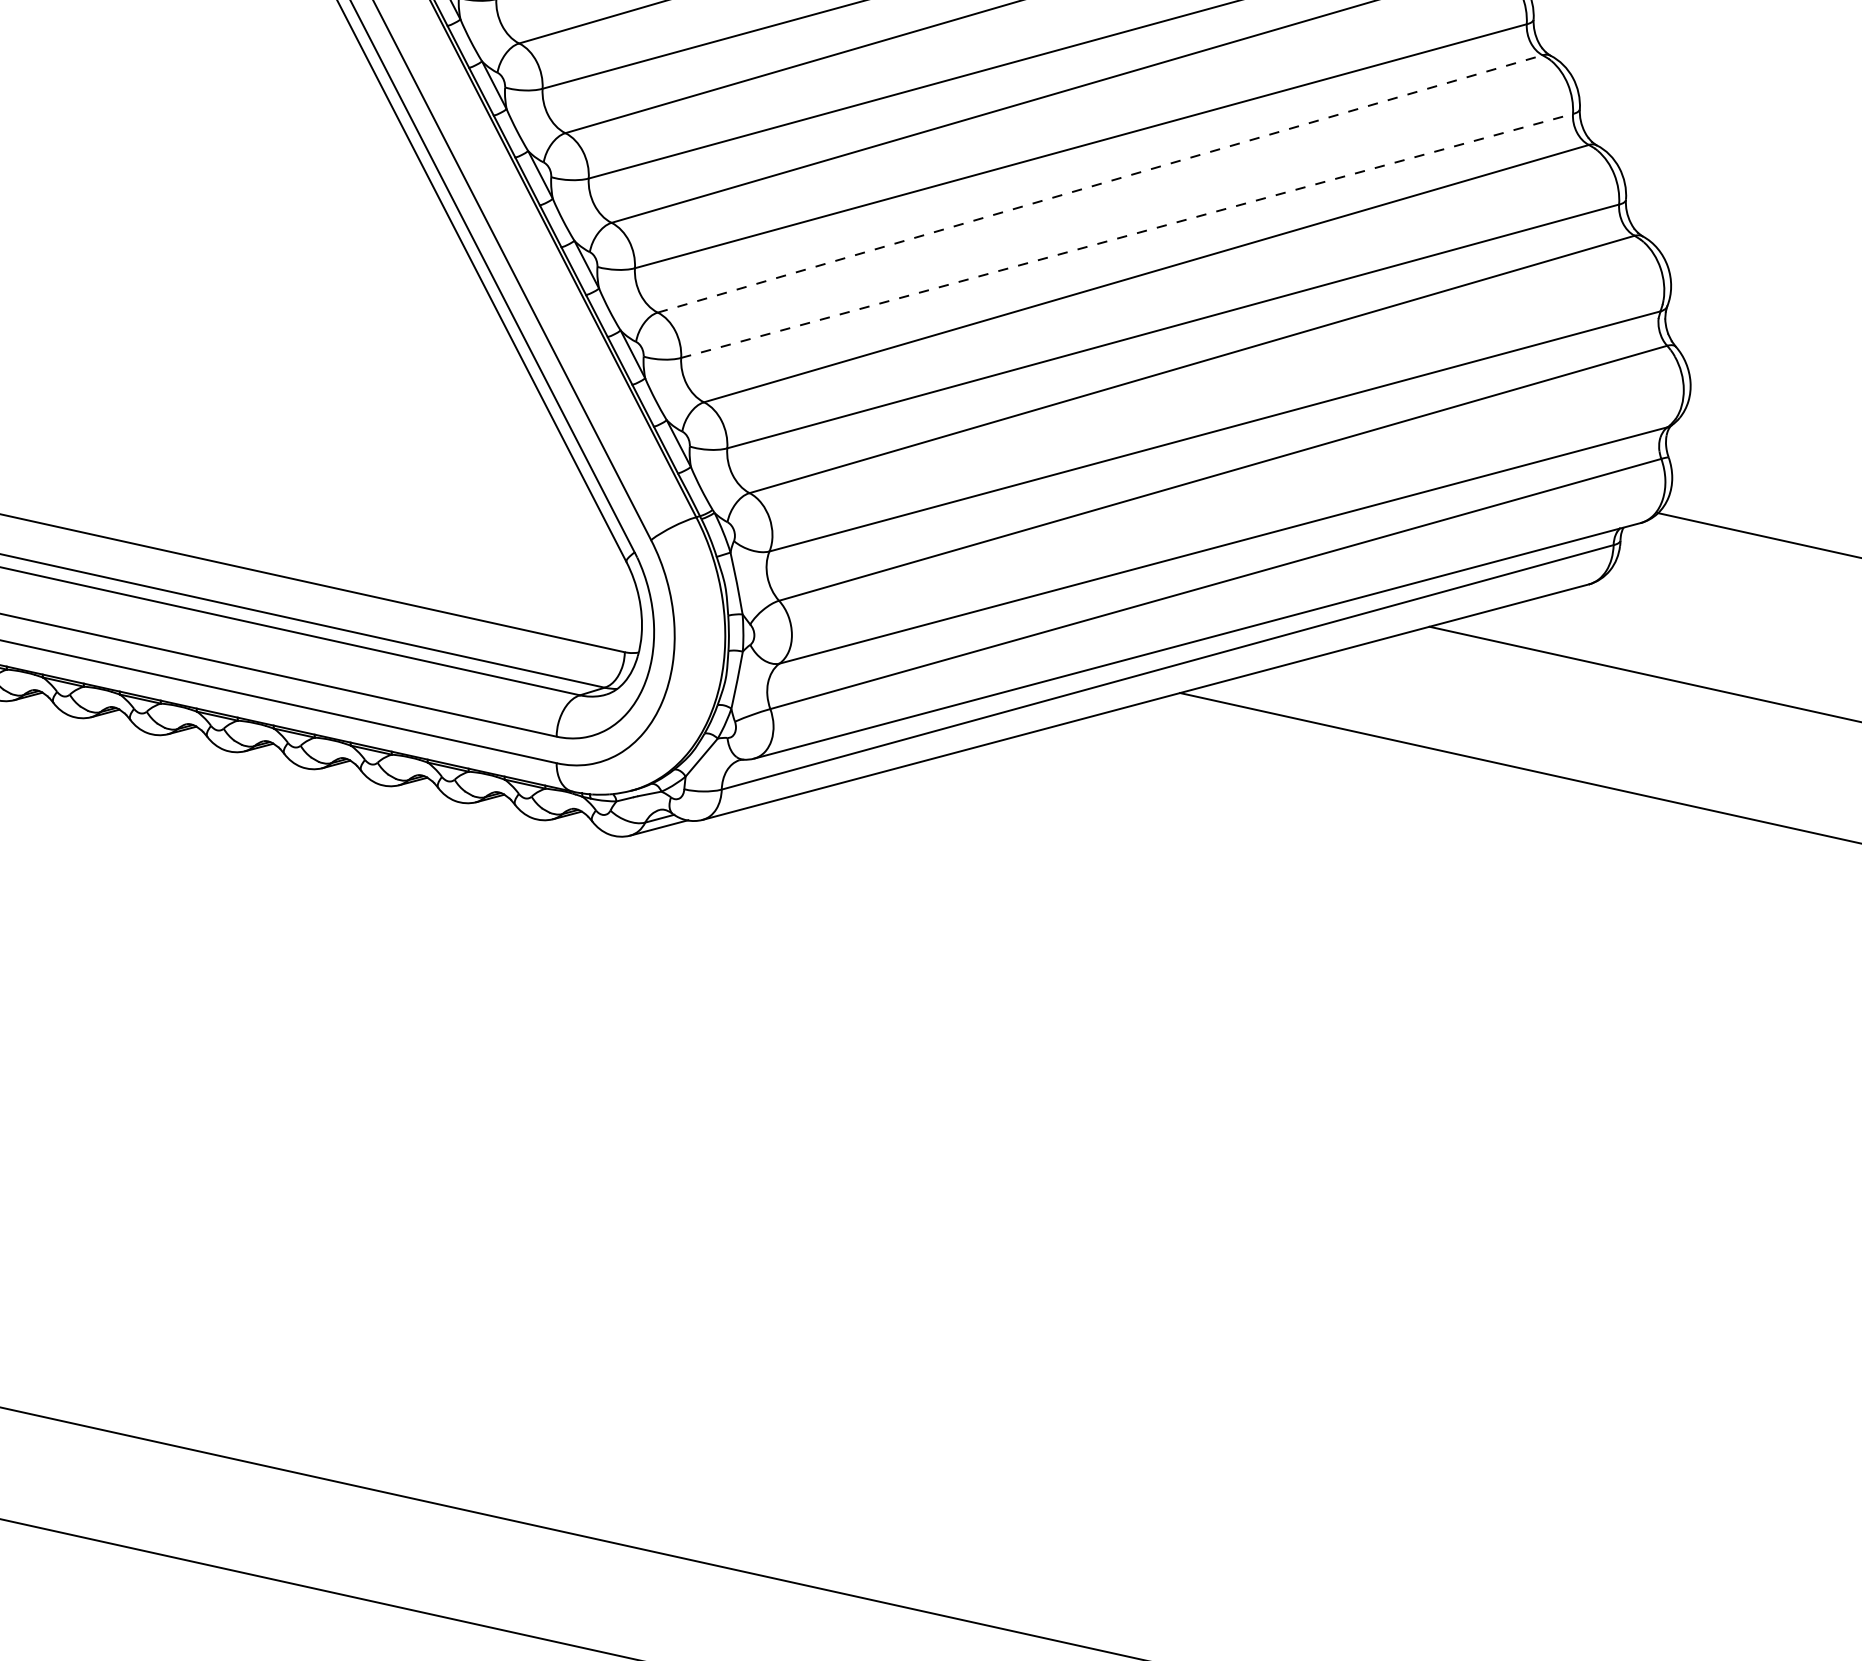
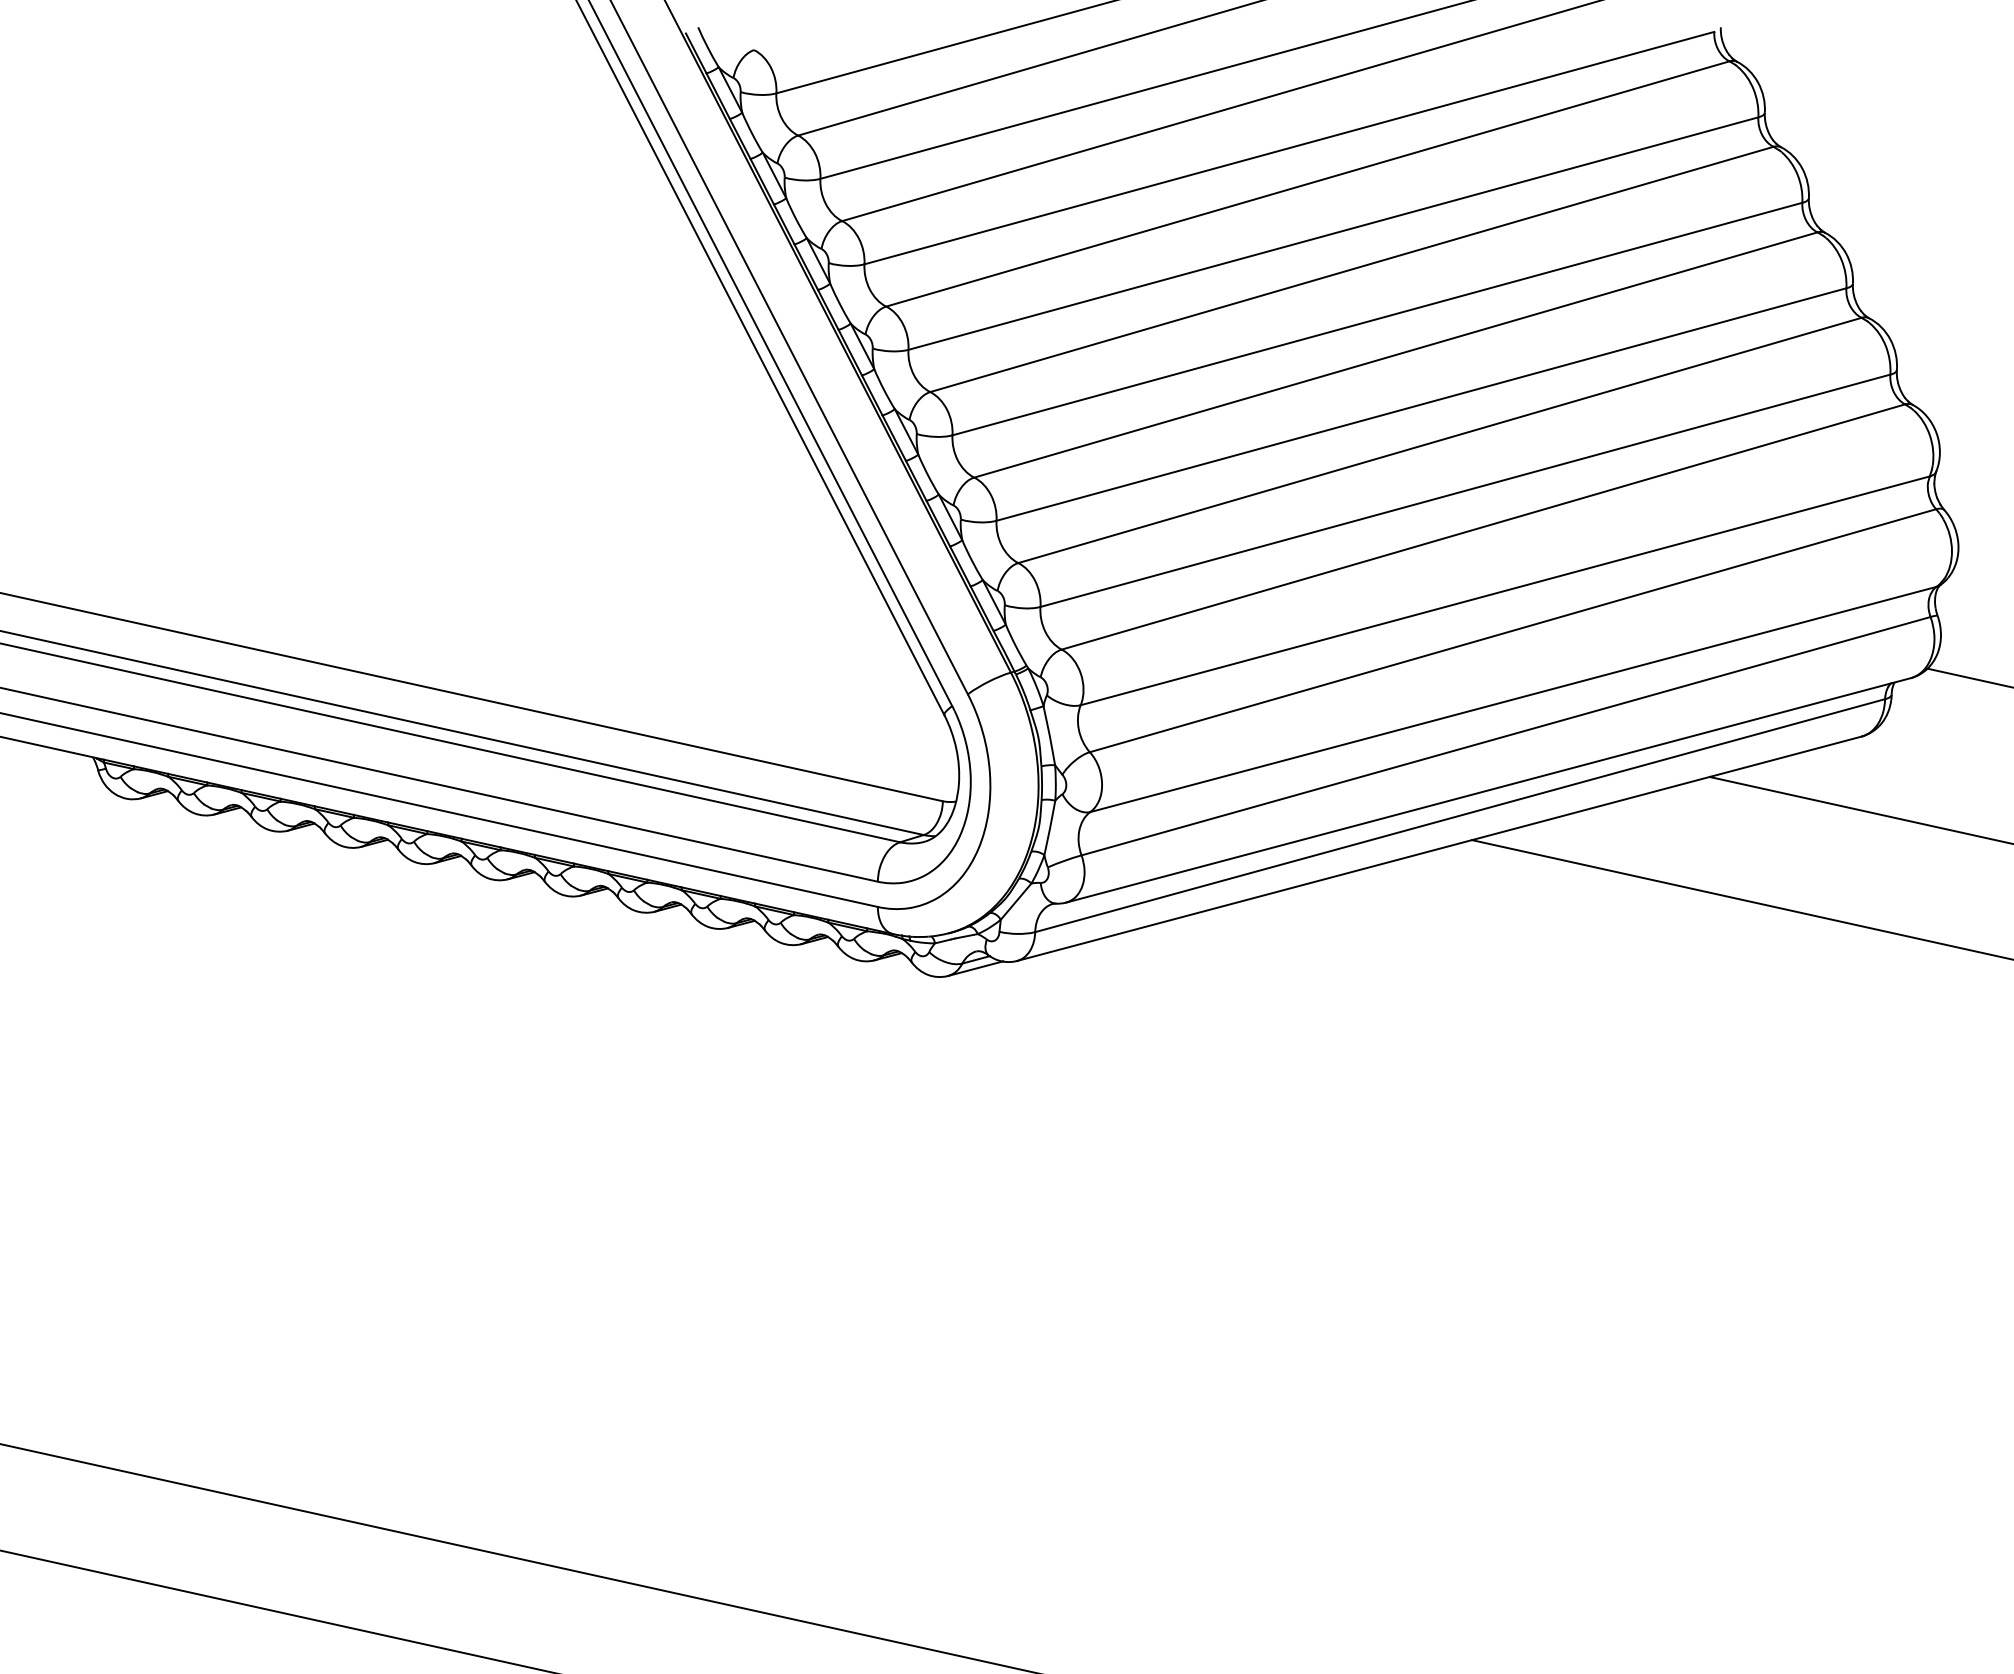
line: (1100, 183) -> (1396, 354), dashed -> solid
line: (1127, 235) -> (1421, 404), dashed -> solid

